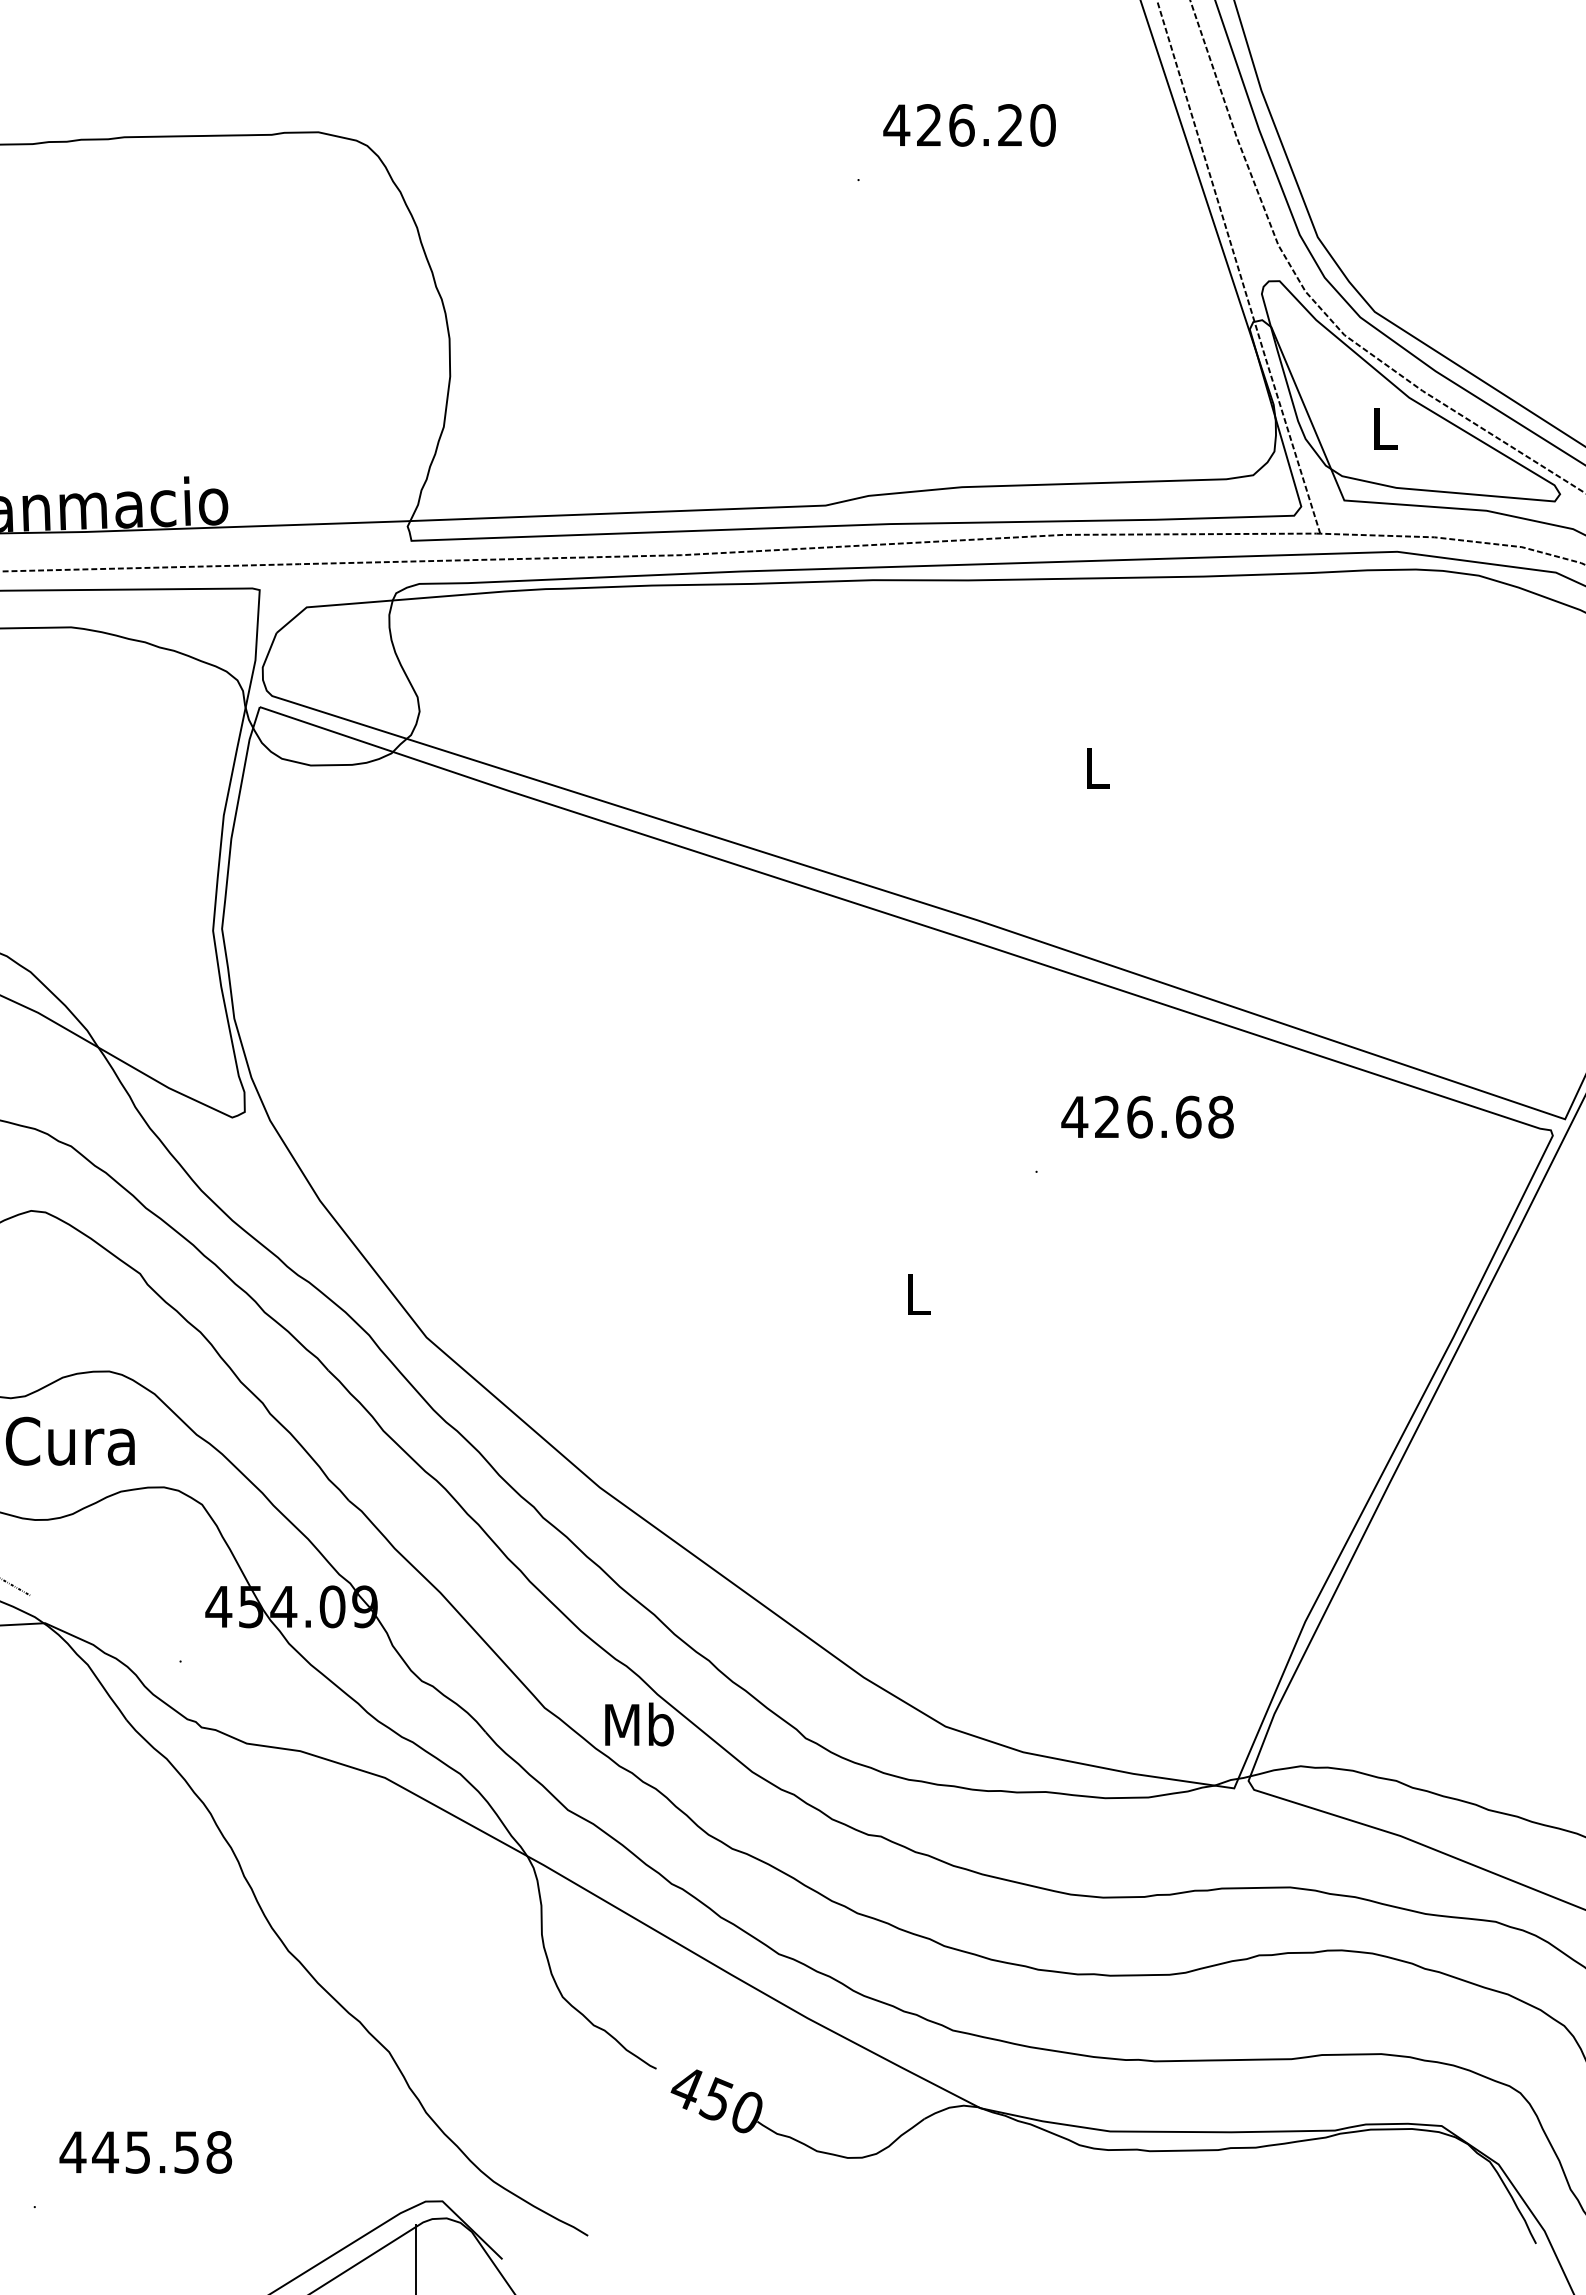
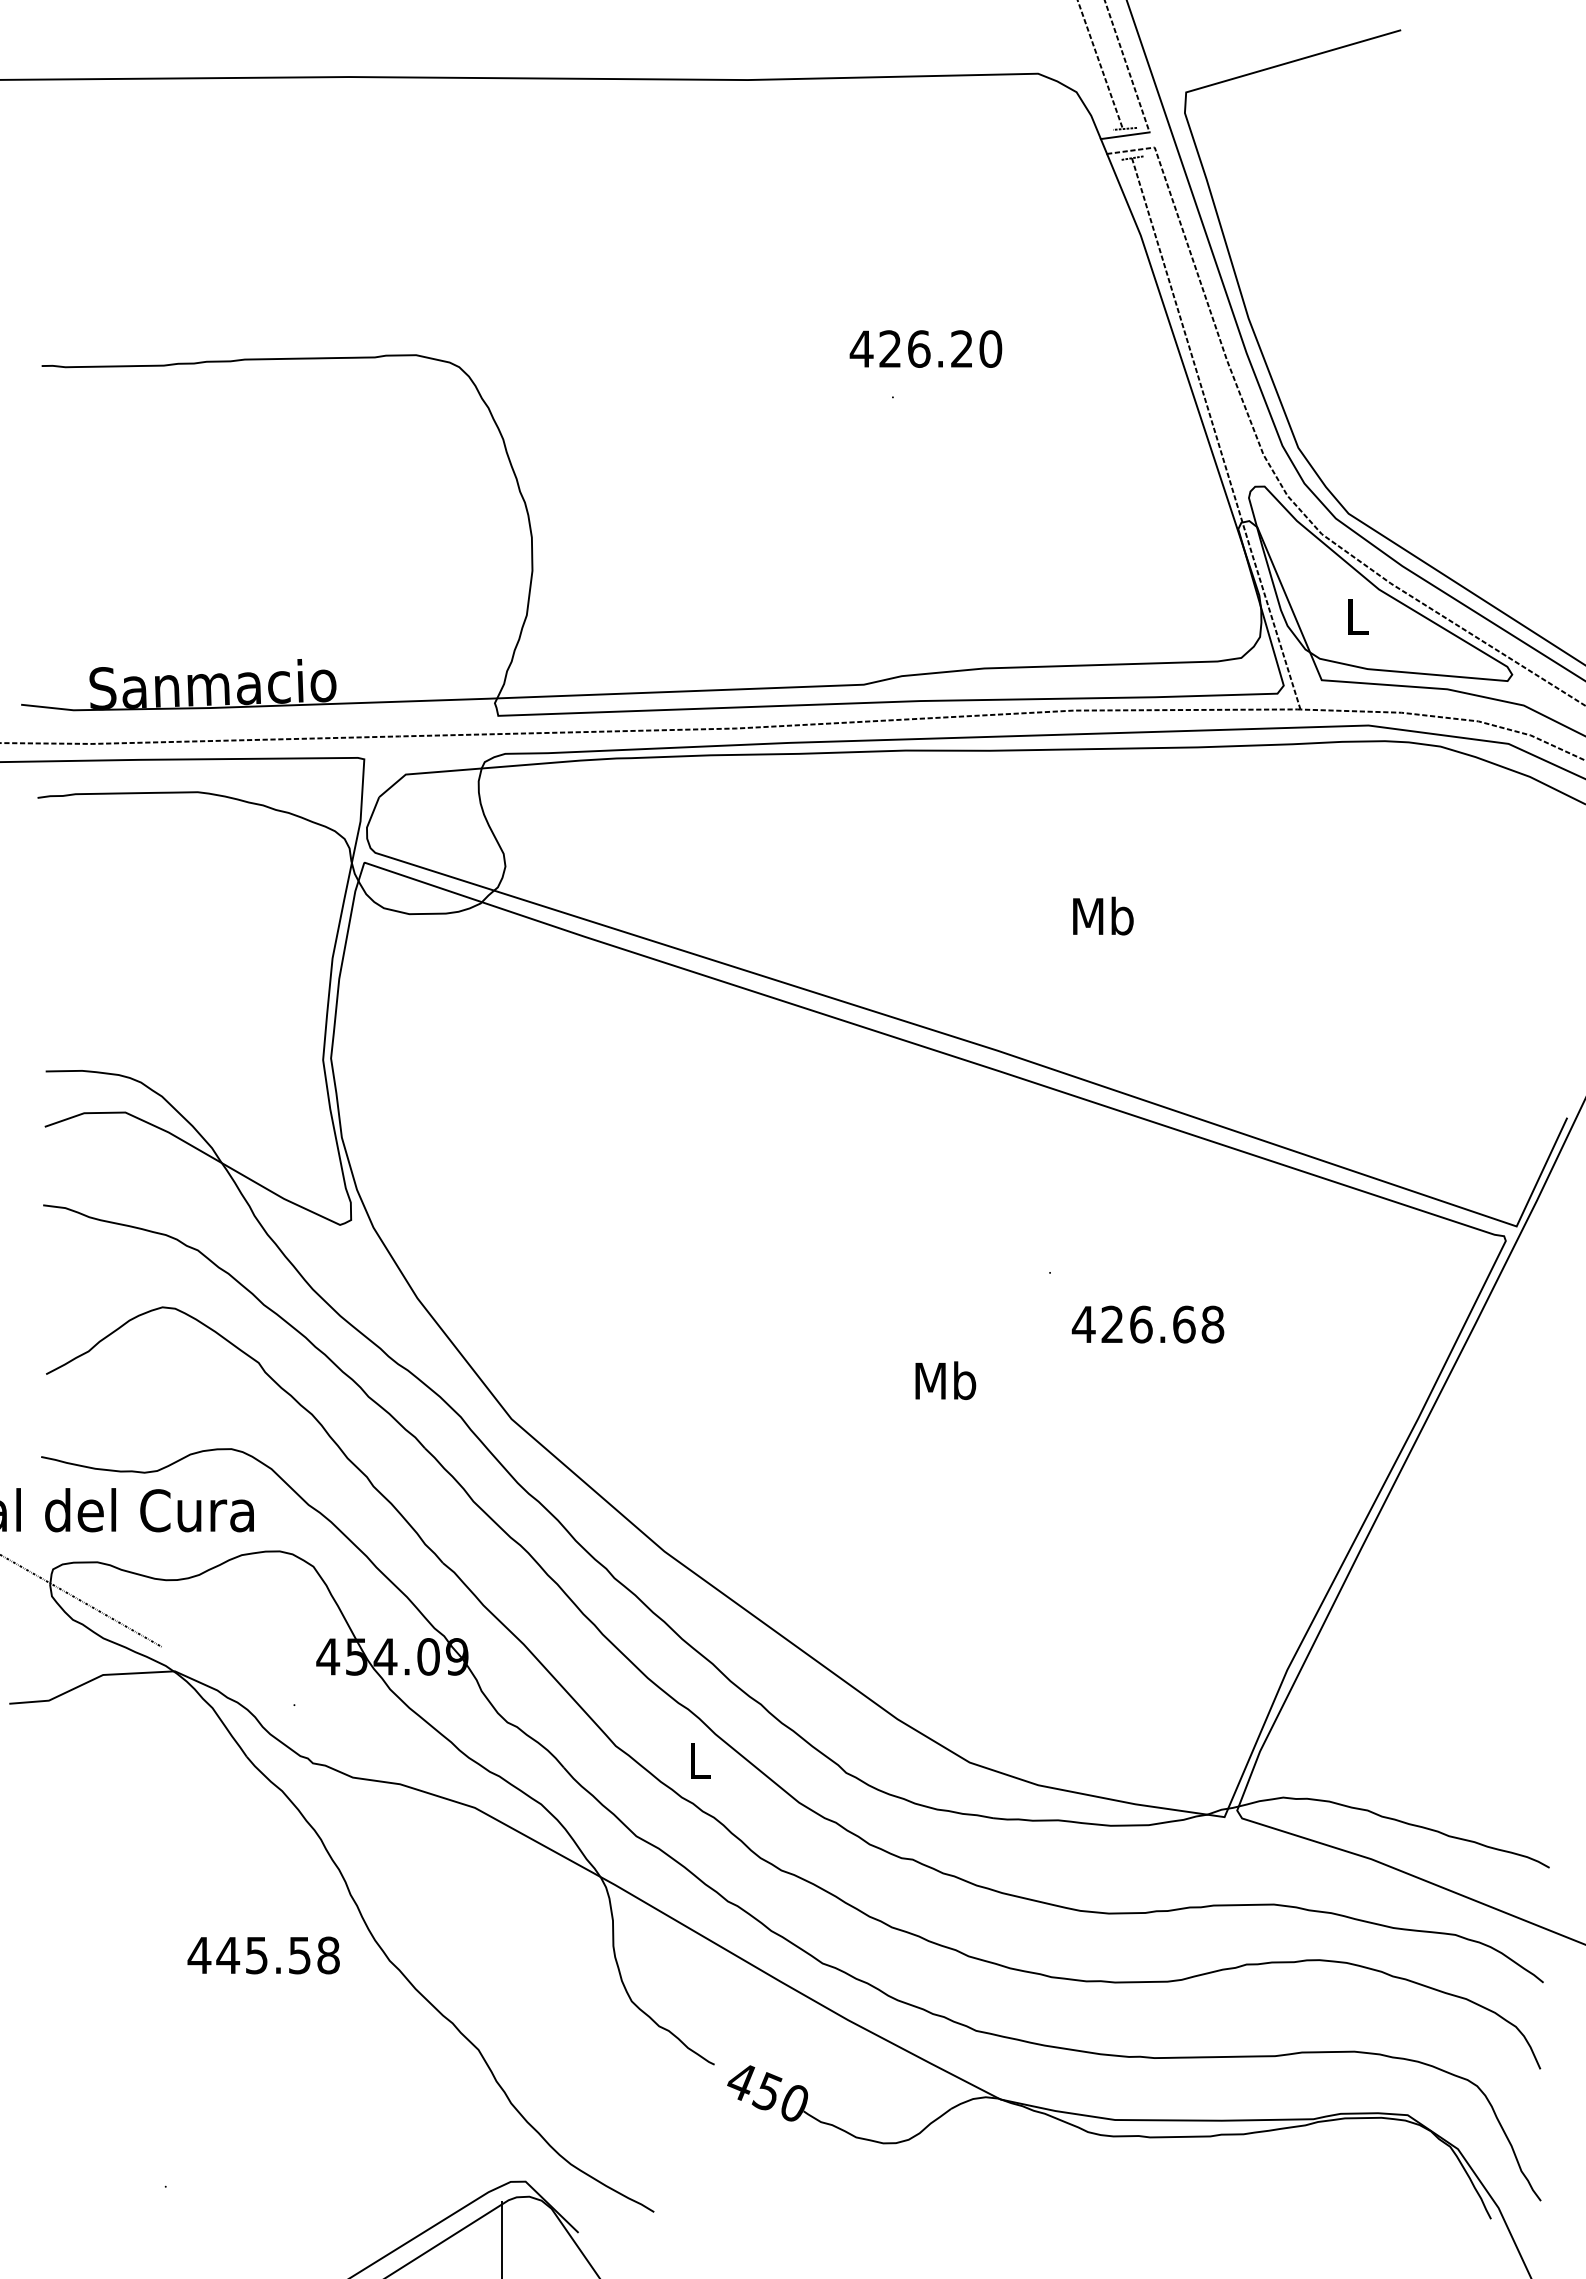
text: (969, 124) -> (925, 348), moved
text: (1097, 767) -> (1103, 915), L -> Mb
text: (1146, 1117) -> (1147, 1324), moved
text: (918, 1293) -> (945, 1380), L -> Mb
text: (639, 1724) -> (699, 1760), Mb -> L
text: (145, 2152) -> (263, 1955), moved

